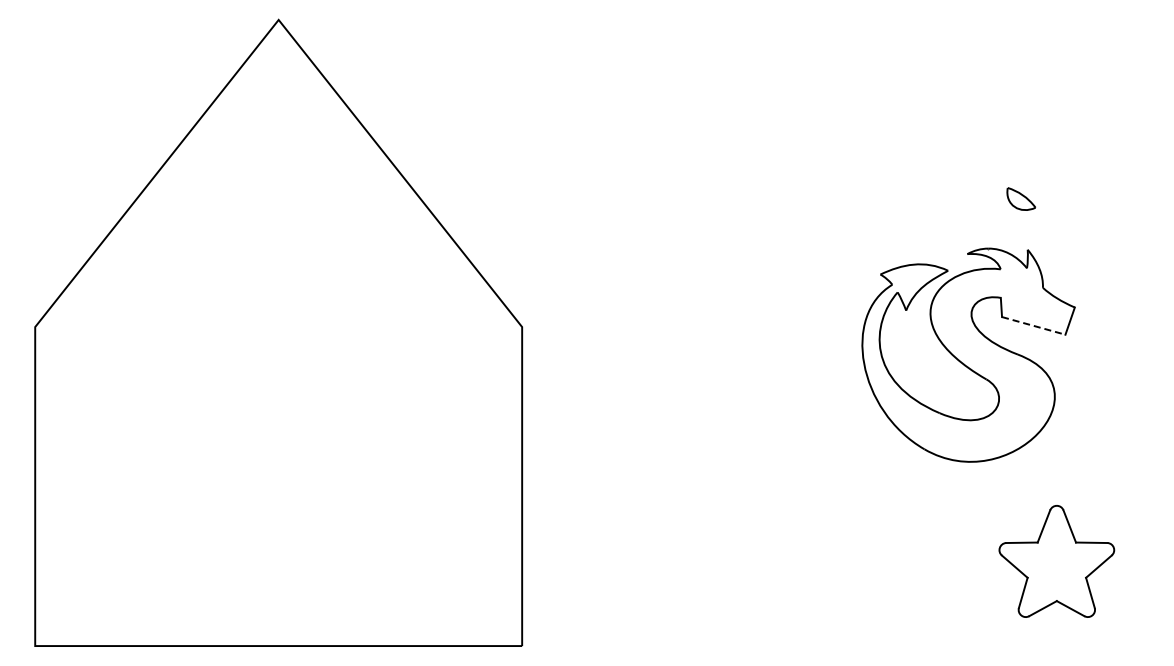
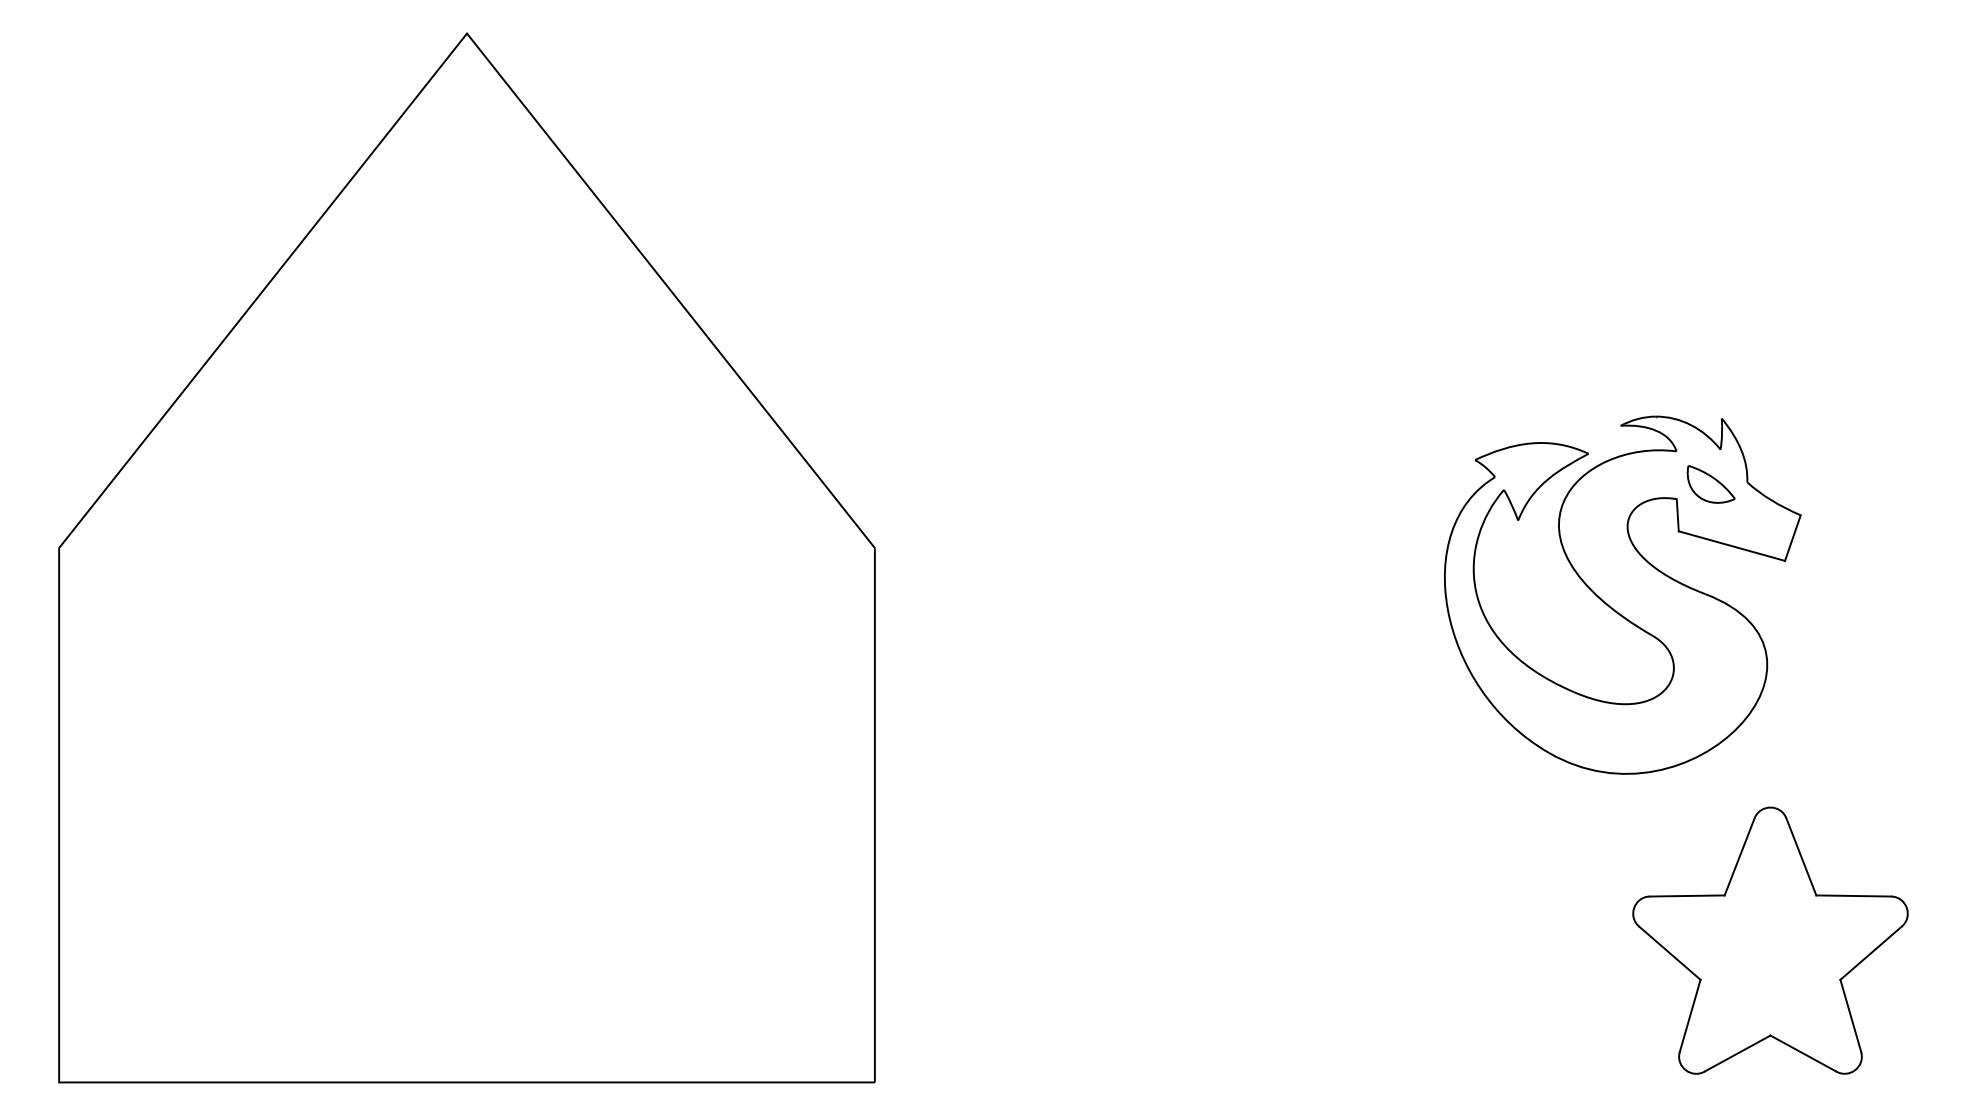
part: (1020, 198) -> (1709, 483), moved
line: (1033, 325) -> (1731, 545), dashed -> solid
part: (1056, 561) -> (1770, 940), size x1.43

